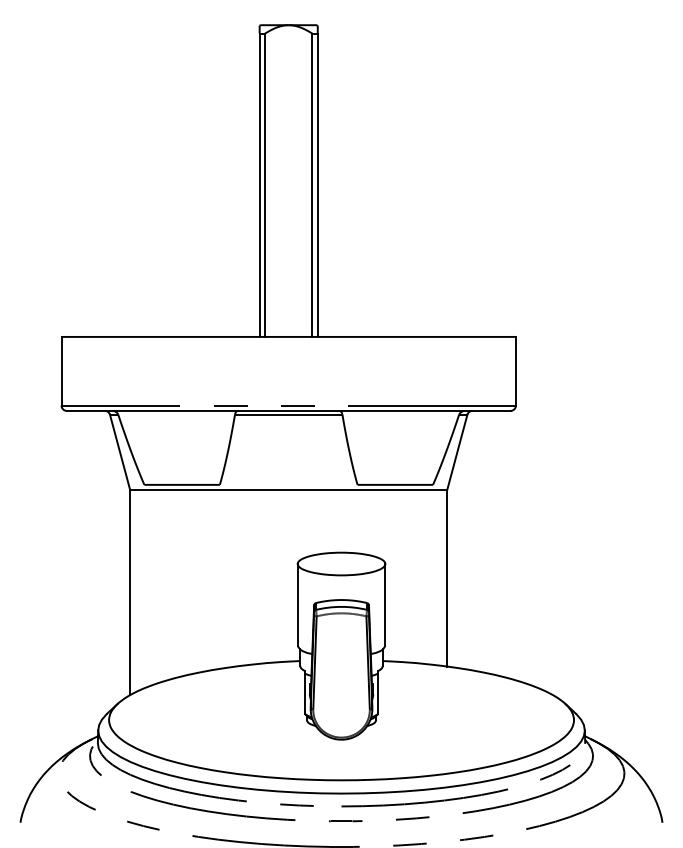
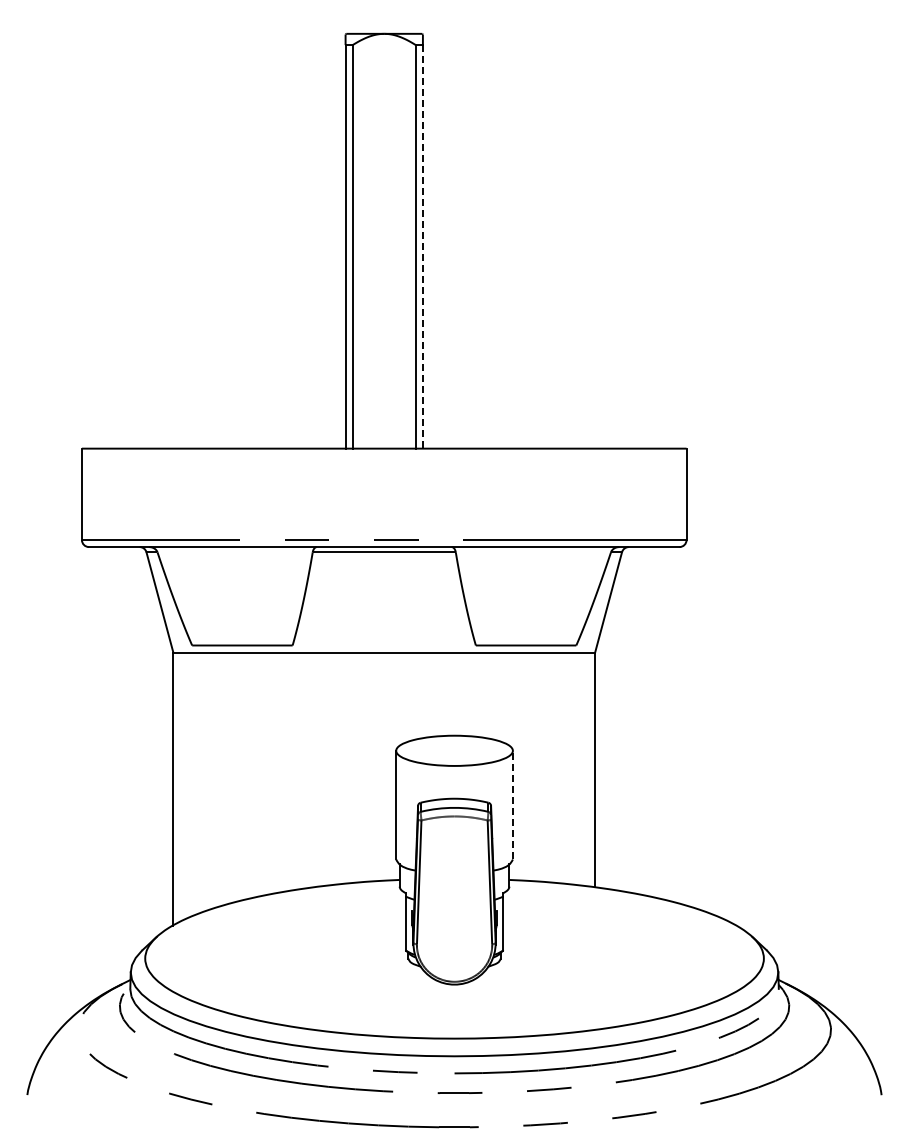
line: (317, 185) -> (422, 246), solid -> dashed
line: (385, 604) -> (512, 804), solid -> dashed

